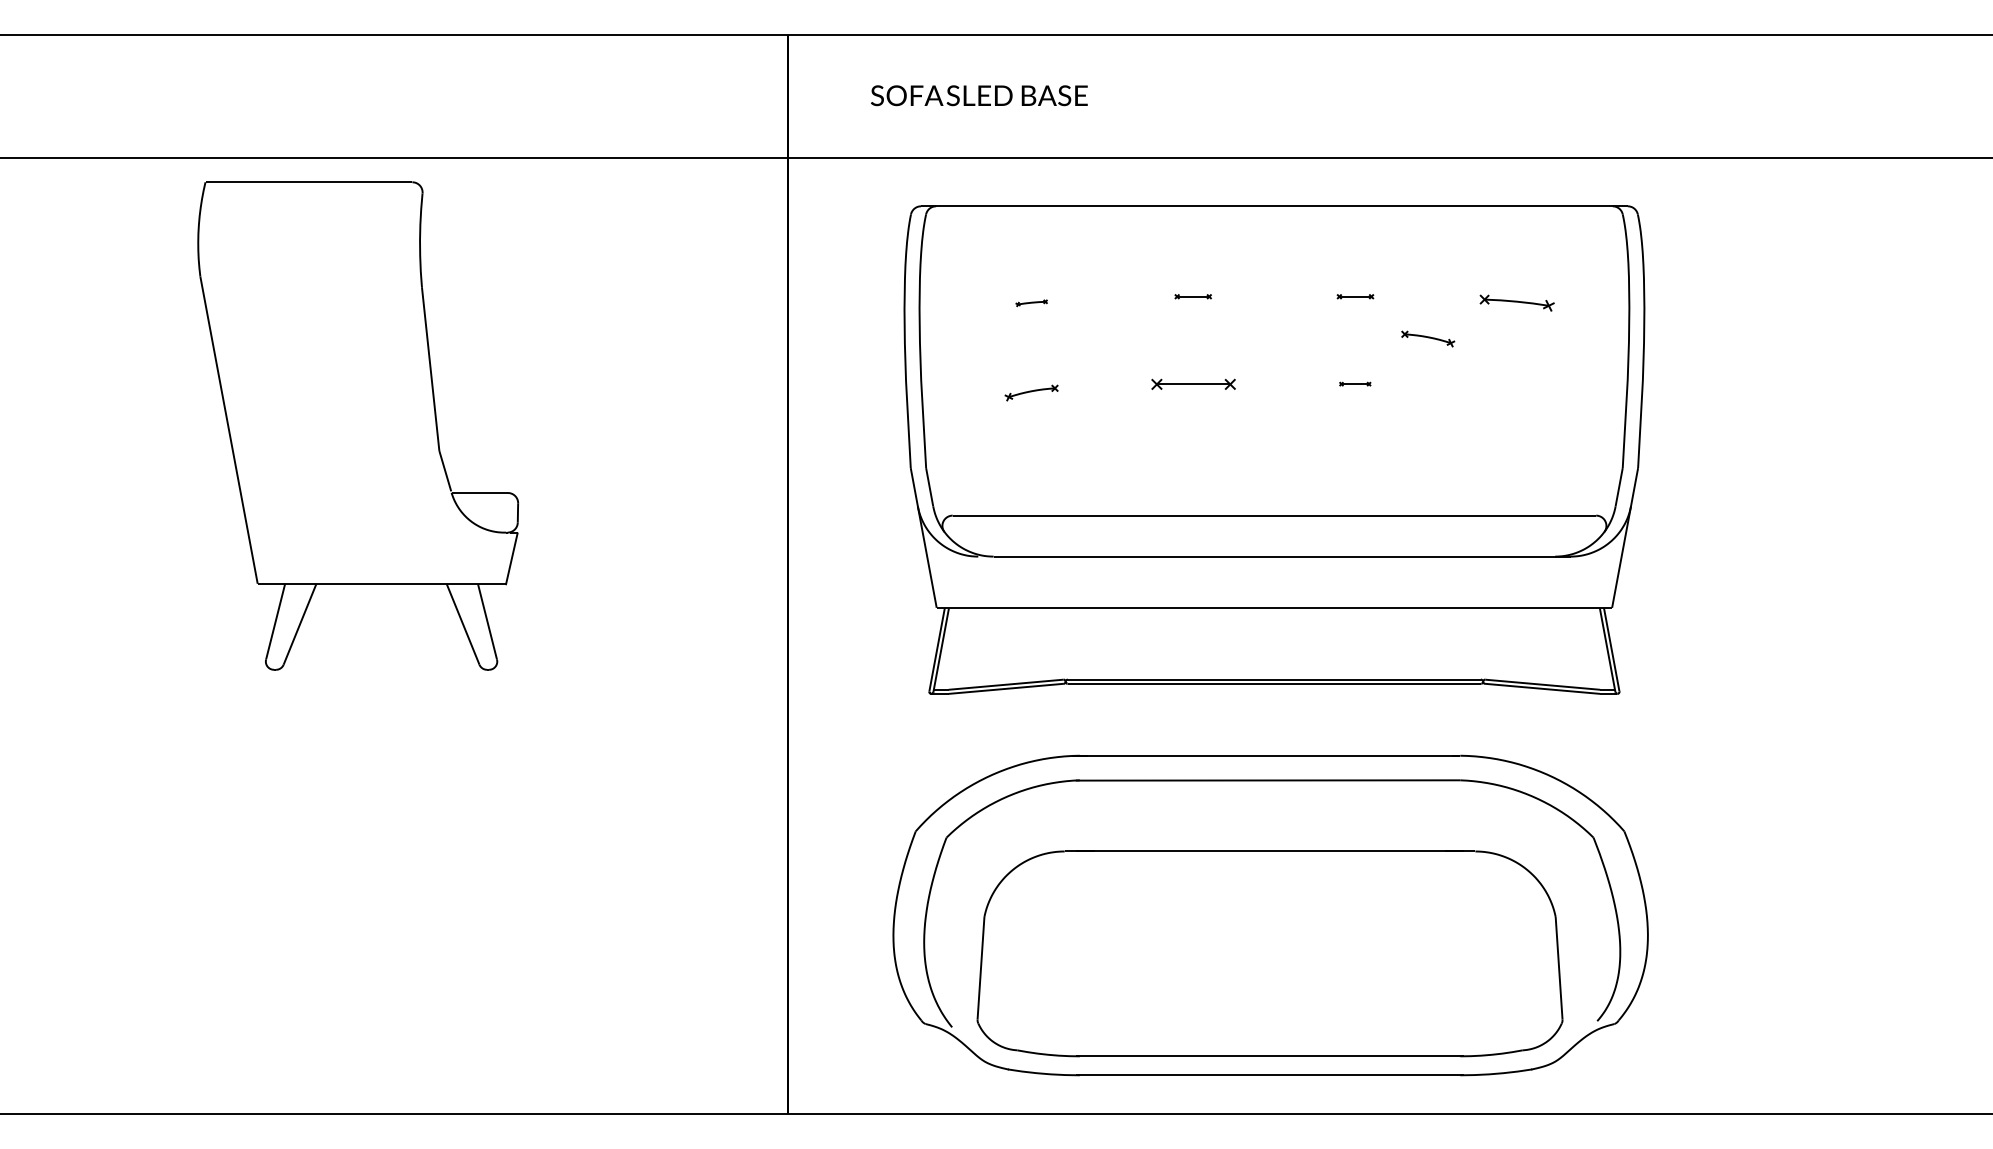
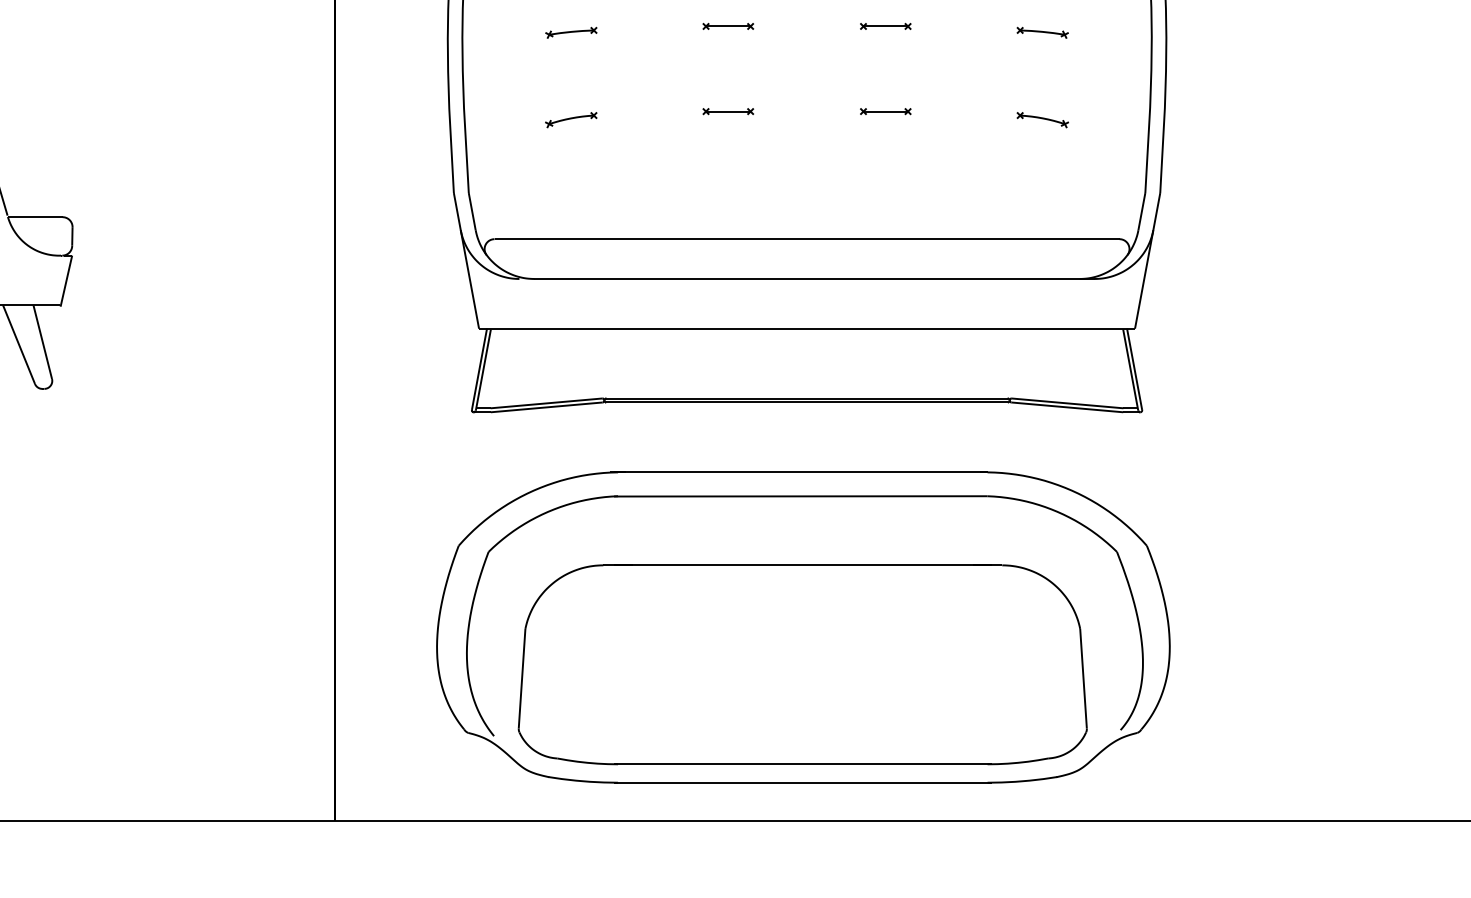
part: (1192, 296) -> (727, 26), size x1.43
part: (1355, 296) -> (885, 26), size x1.43
part: (1031, 303) -> (571, 33), size x1.67
part: (1516, 303) -> (1042, 33), size x0.71
part: (1428, 338) -> (1043, 119), moved
part: (1192, 383) -> (727, 110), size x0.62
part: (1354, 383) -> (884, 110), size x1.67

